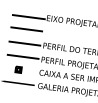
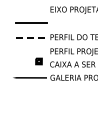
line: (29, 16) -> (32, 10), removed
line: (24, 43) -> (31, 37), solid -> dashed
line: (22, 57) -> (31, 51), removed
part: (18, 69) -> (38, 61), moved

